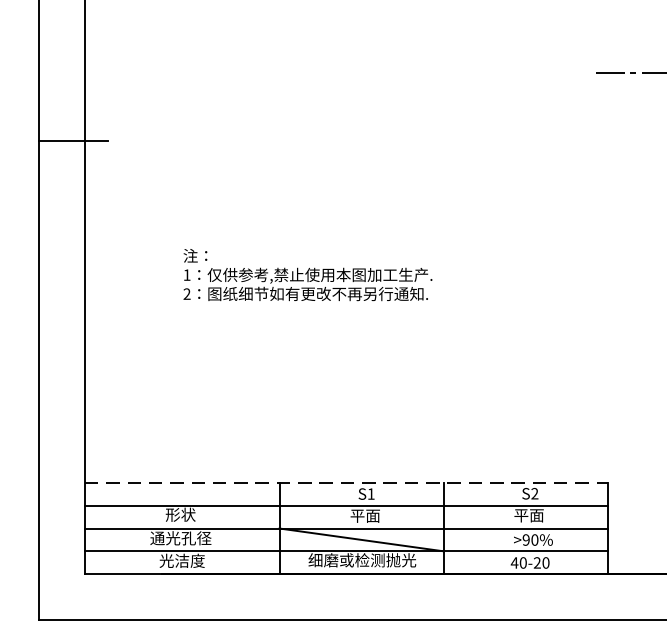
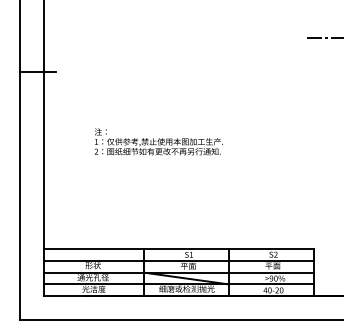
line: (346, 483) -> (178, 249), dashed -> solid

